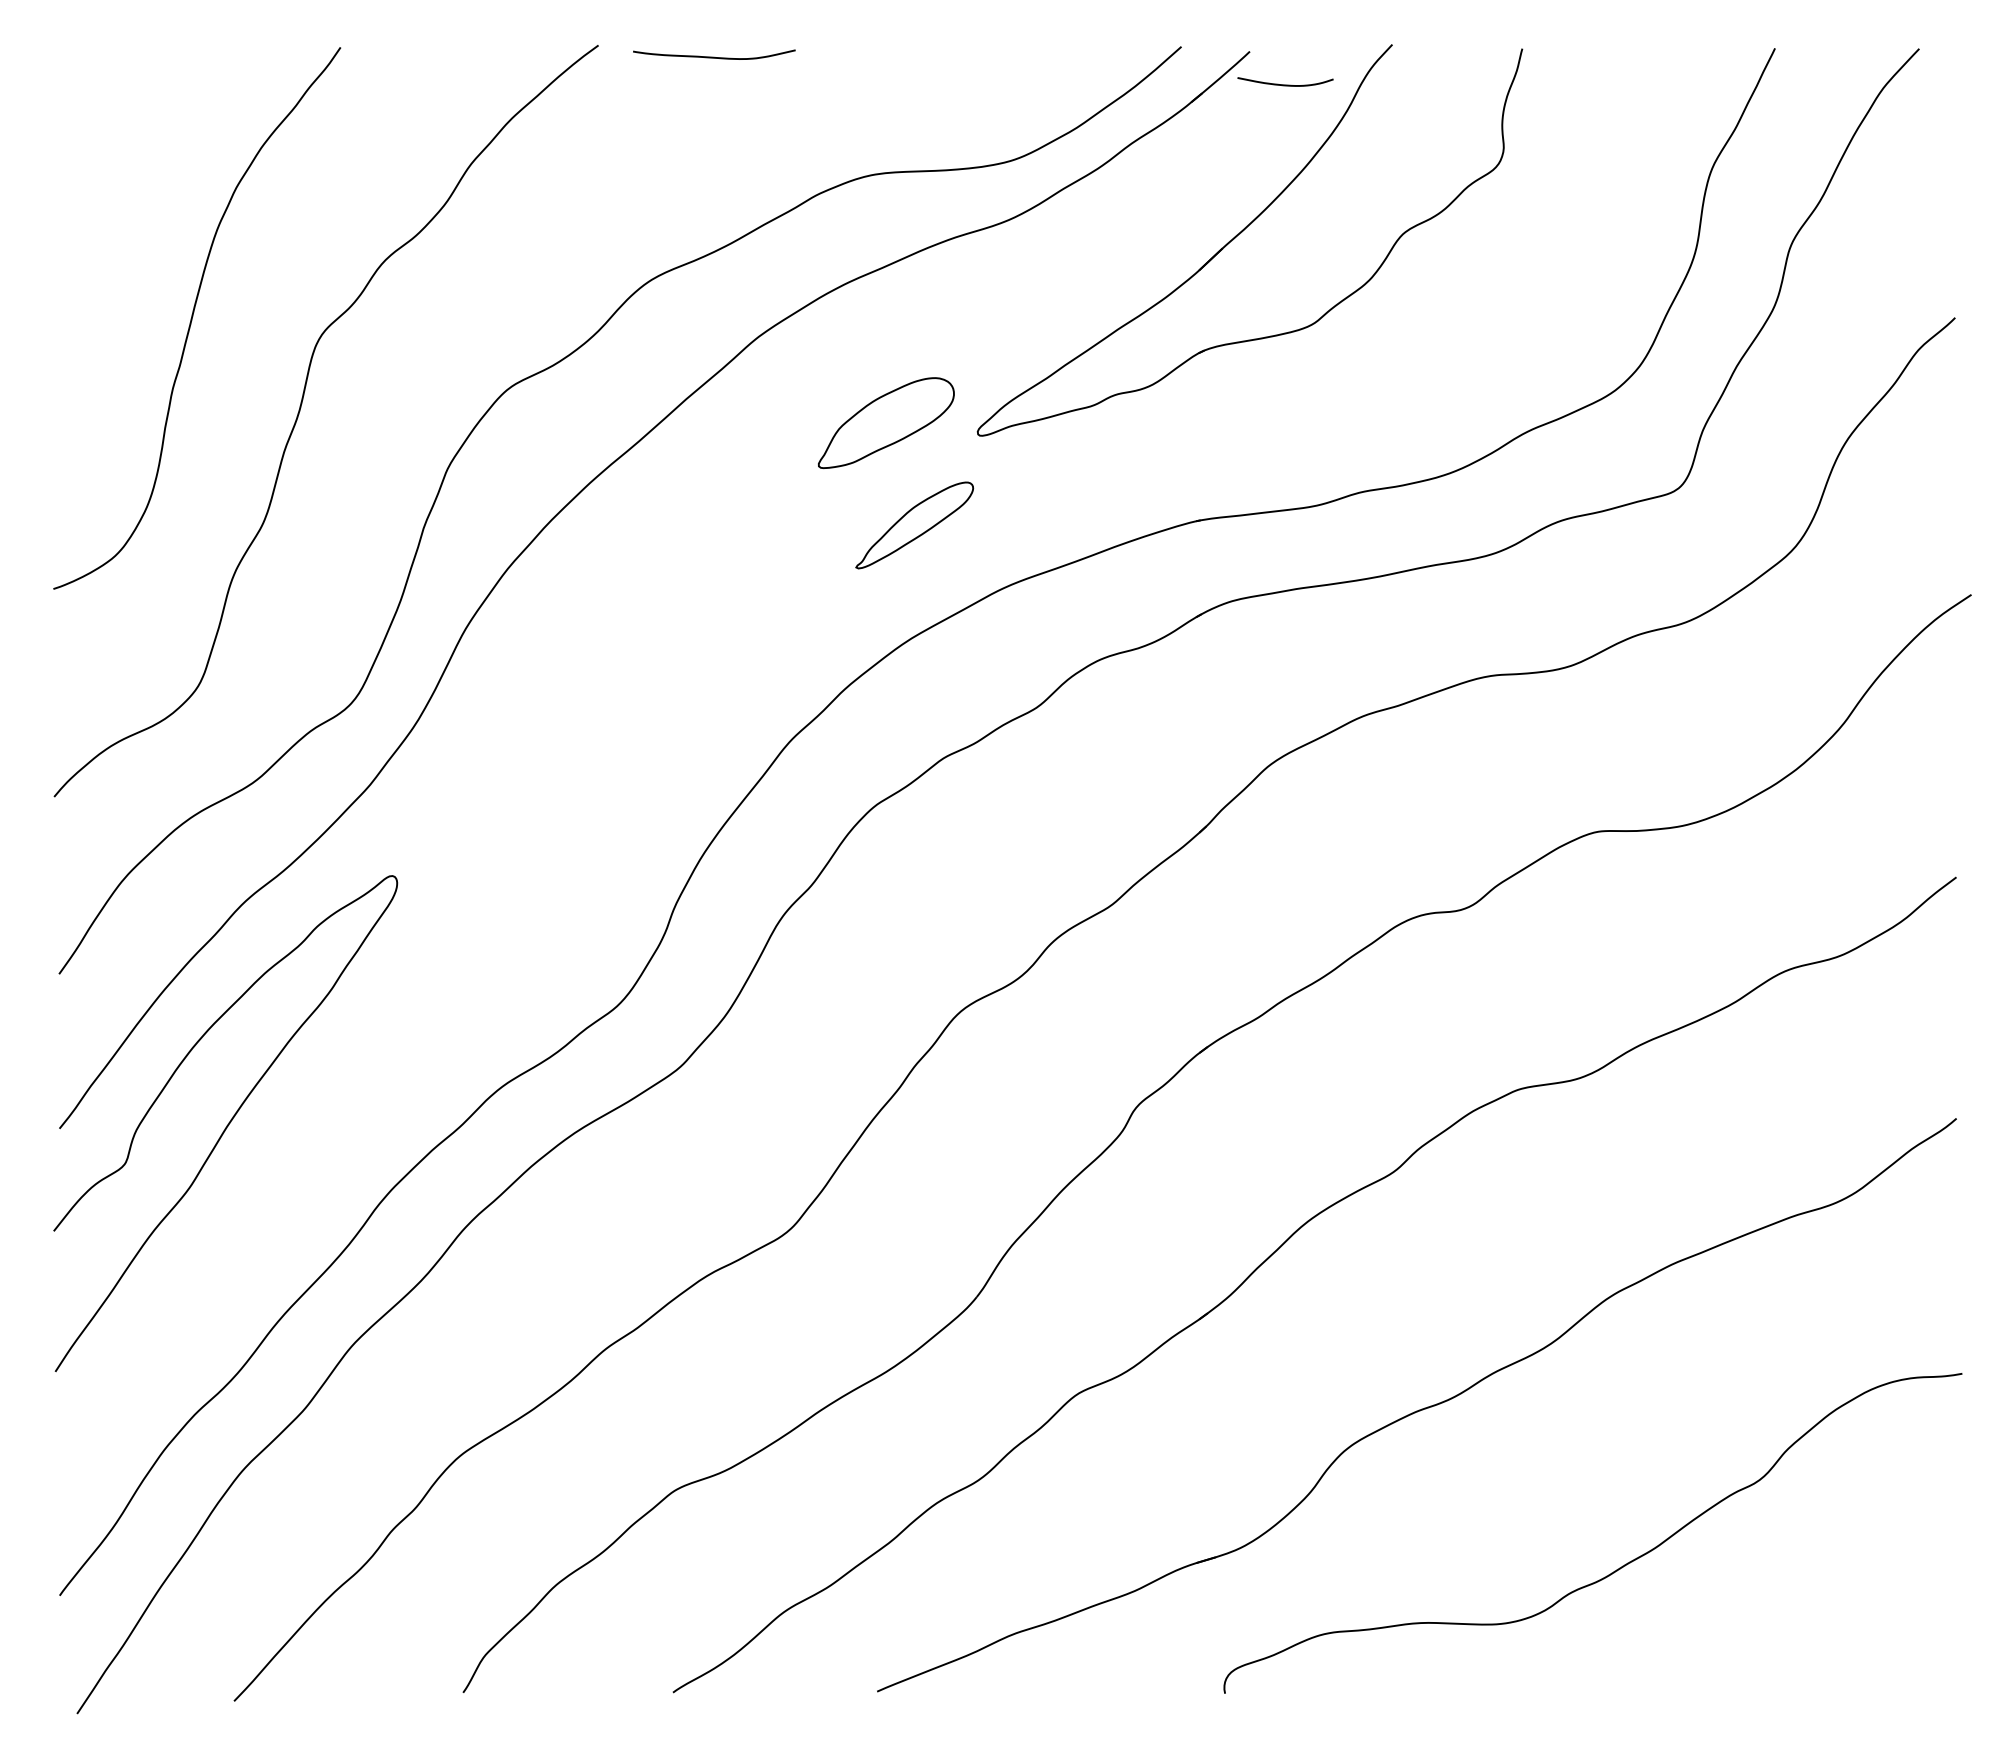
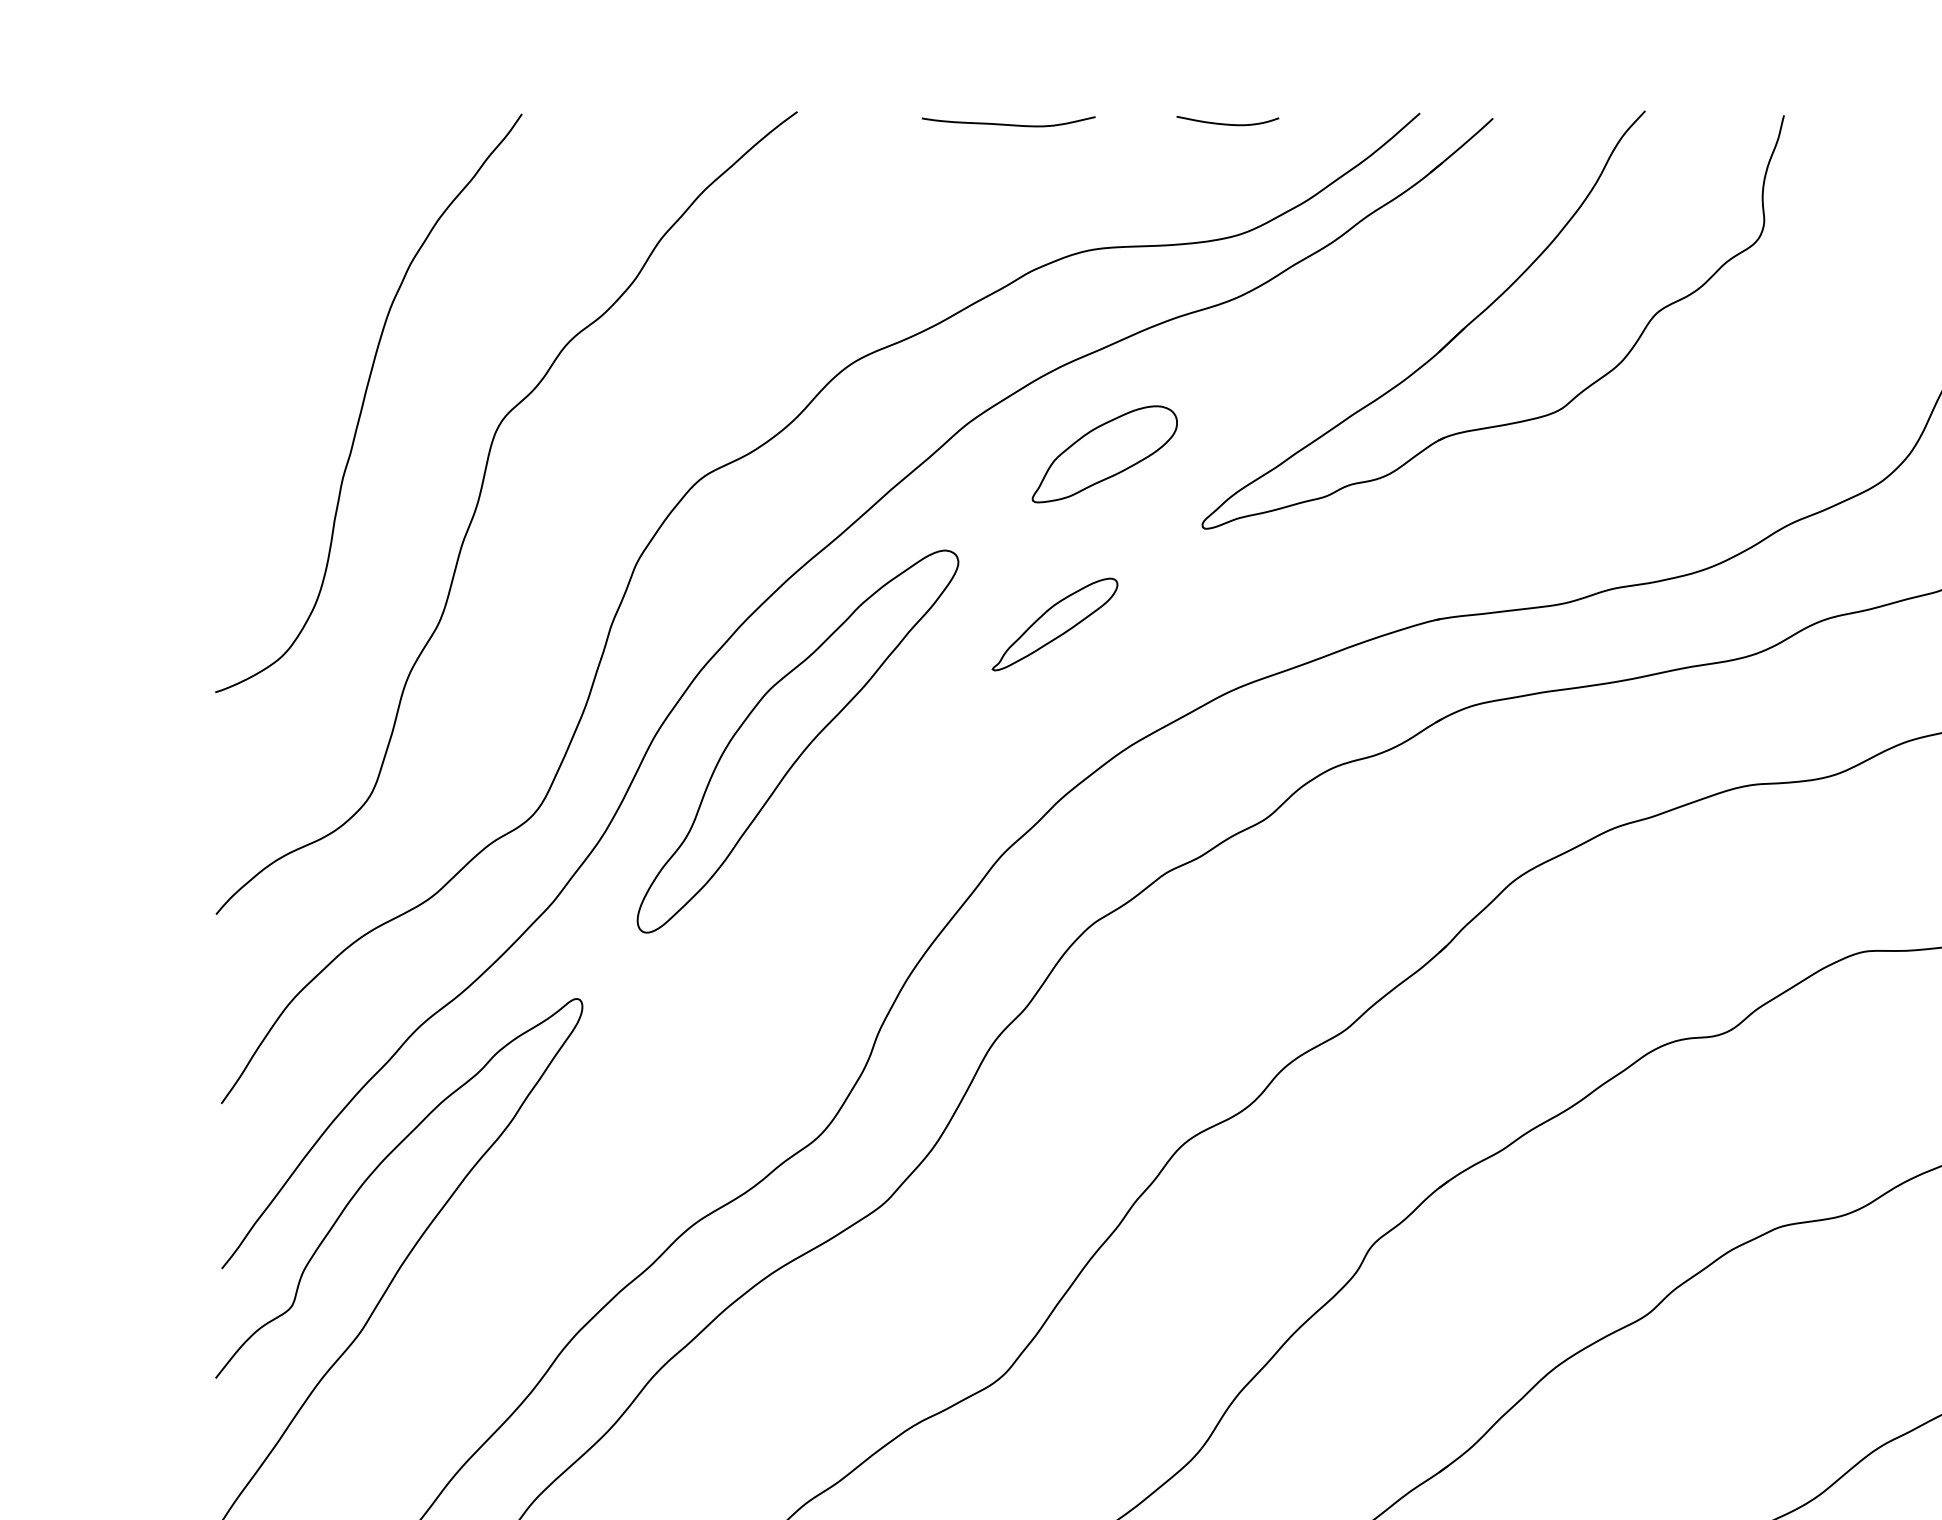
curve: (714, 56) -> (1008, 123), moved
curve: (1285, 84) -> (1227, 123), moved
part: (886, 422) -> (1105, 453), moved
part: (914, 525) -> (1054, 624), moved
part: (599, 634) -> (798, 740), added

